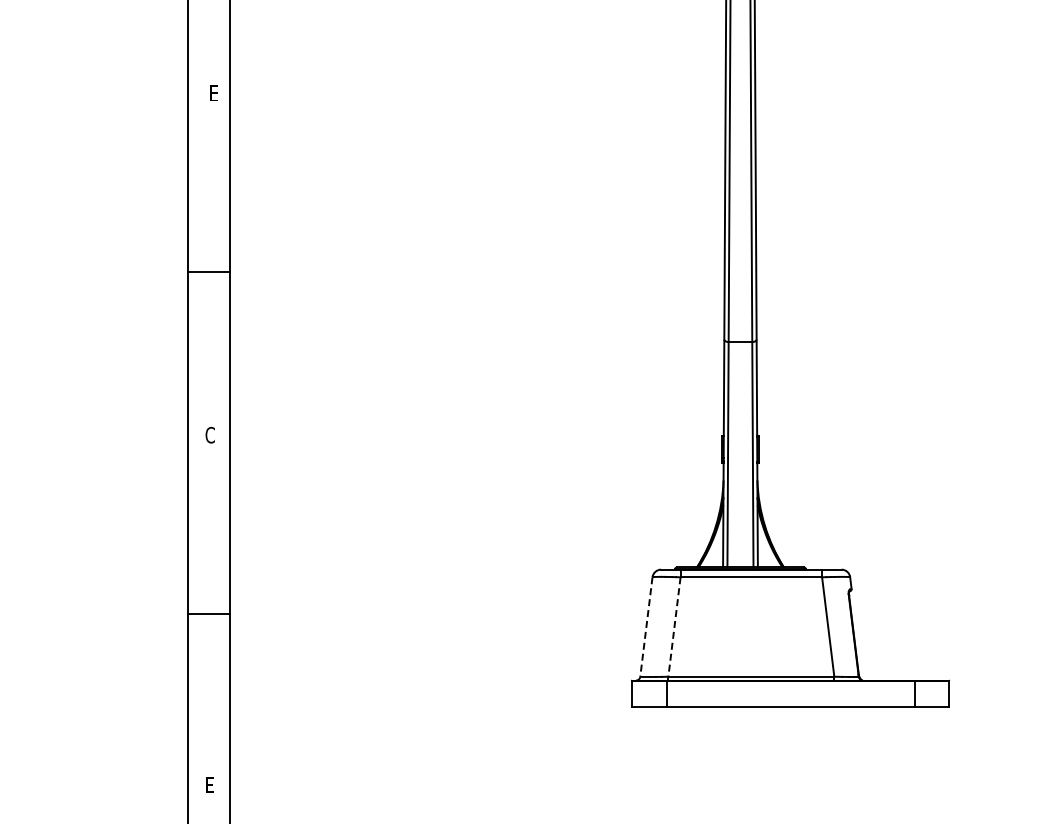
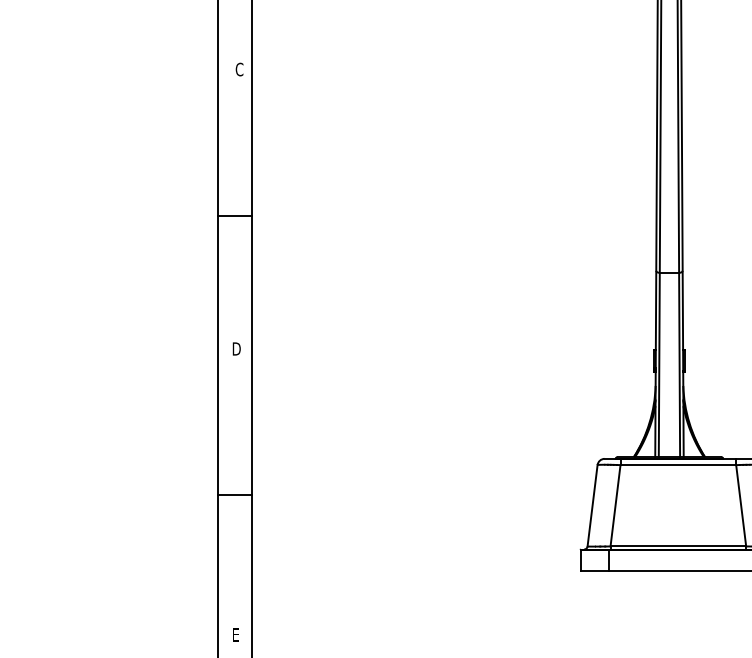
text: (214, 93) -> (239, 69), E -> C
text: (210, 434) -> (236, 348), C -> D
line: (646, 627) -> (592, 506), dashed -> solid
line: (674, 627) -> (615, 506), dashed -> solid

